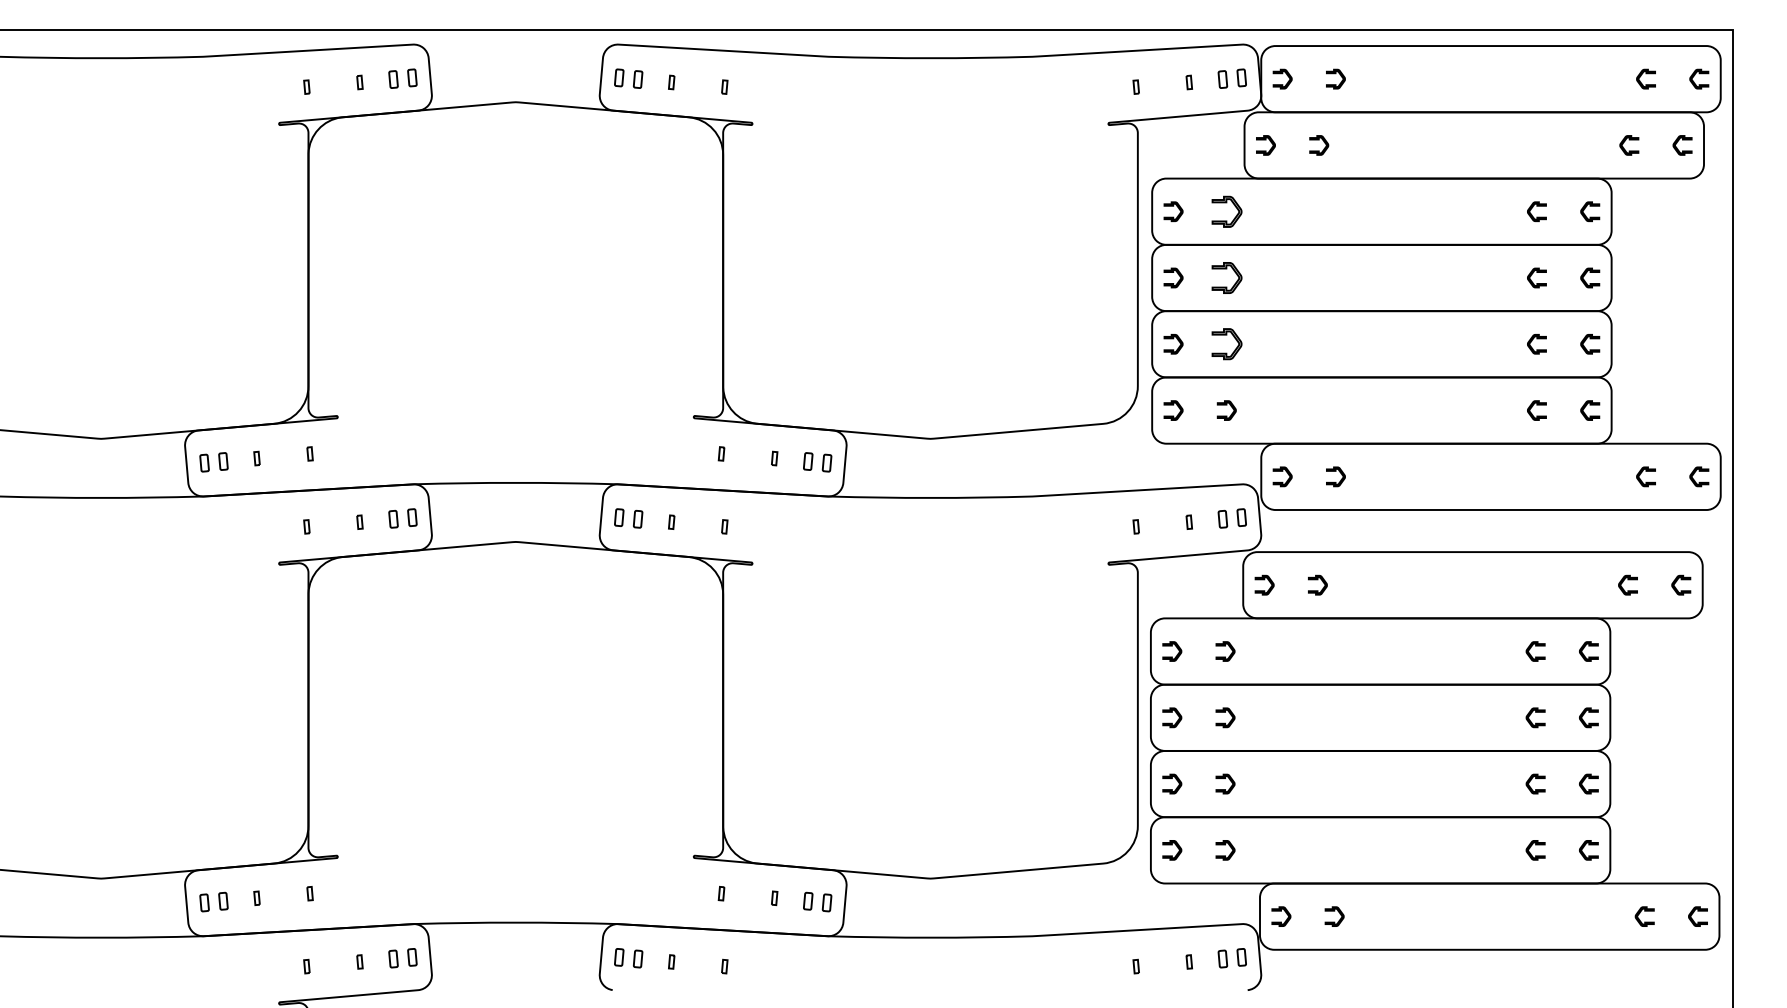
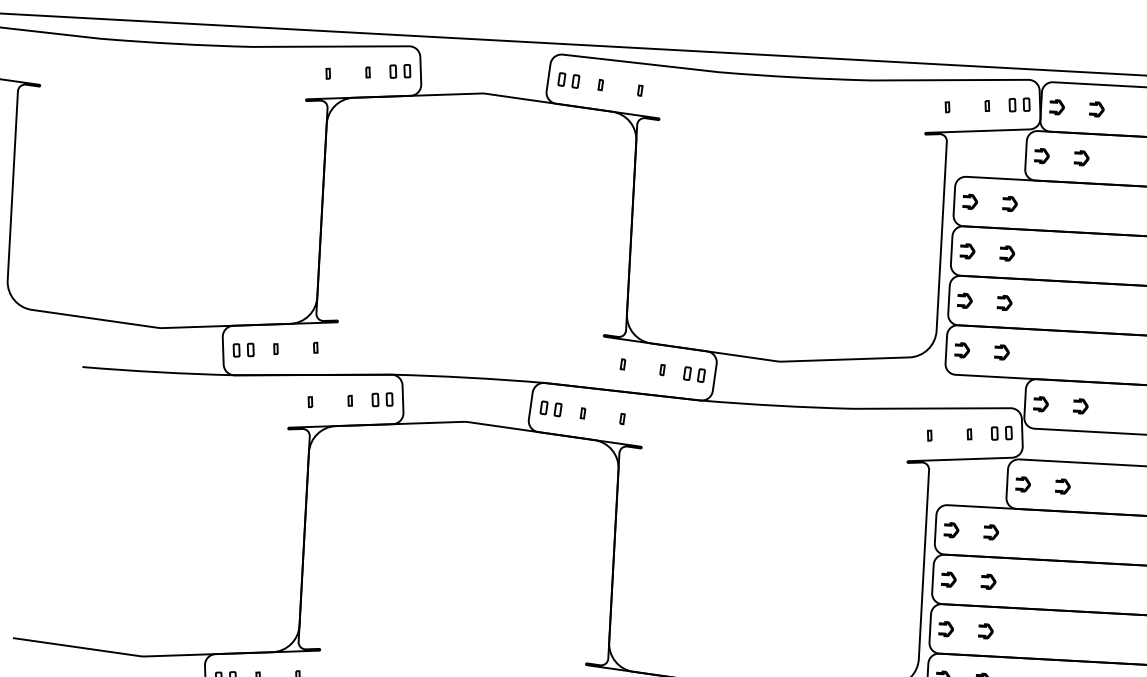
part: (1226, 211) -> (1009, 203), size x0.62
part: (1226, 277) -> (1007, 253), size x0.62
part: (1226, 344) -> (1004, 303), size x0.62

